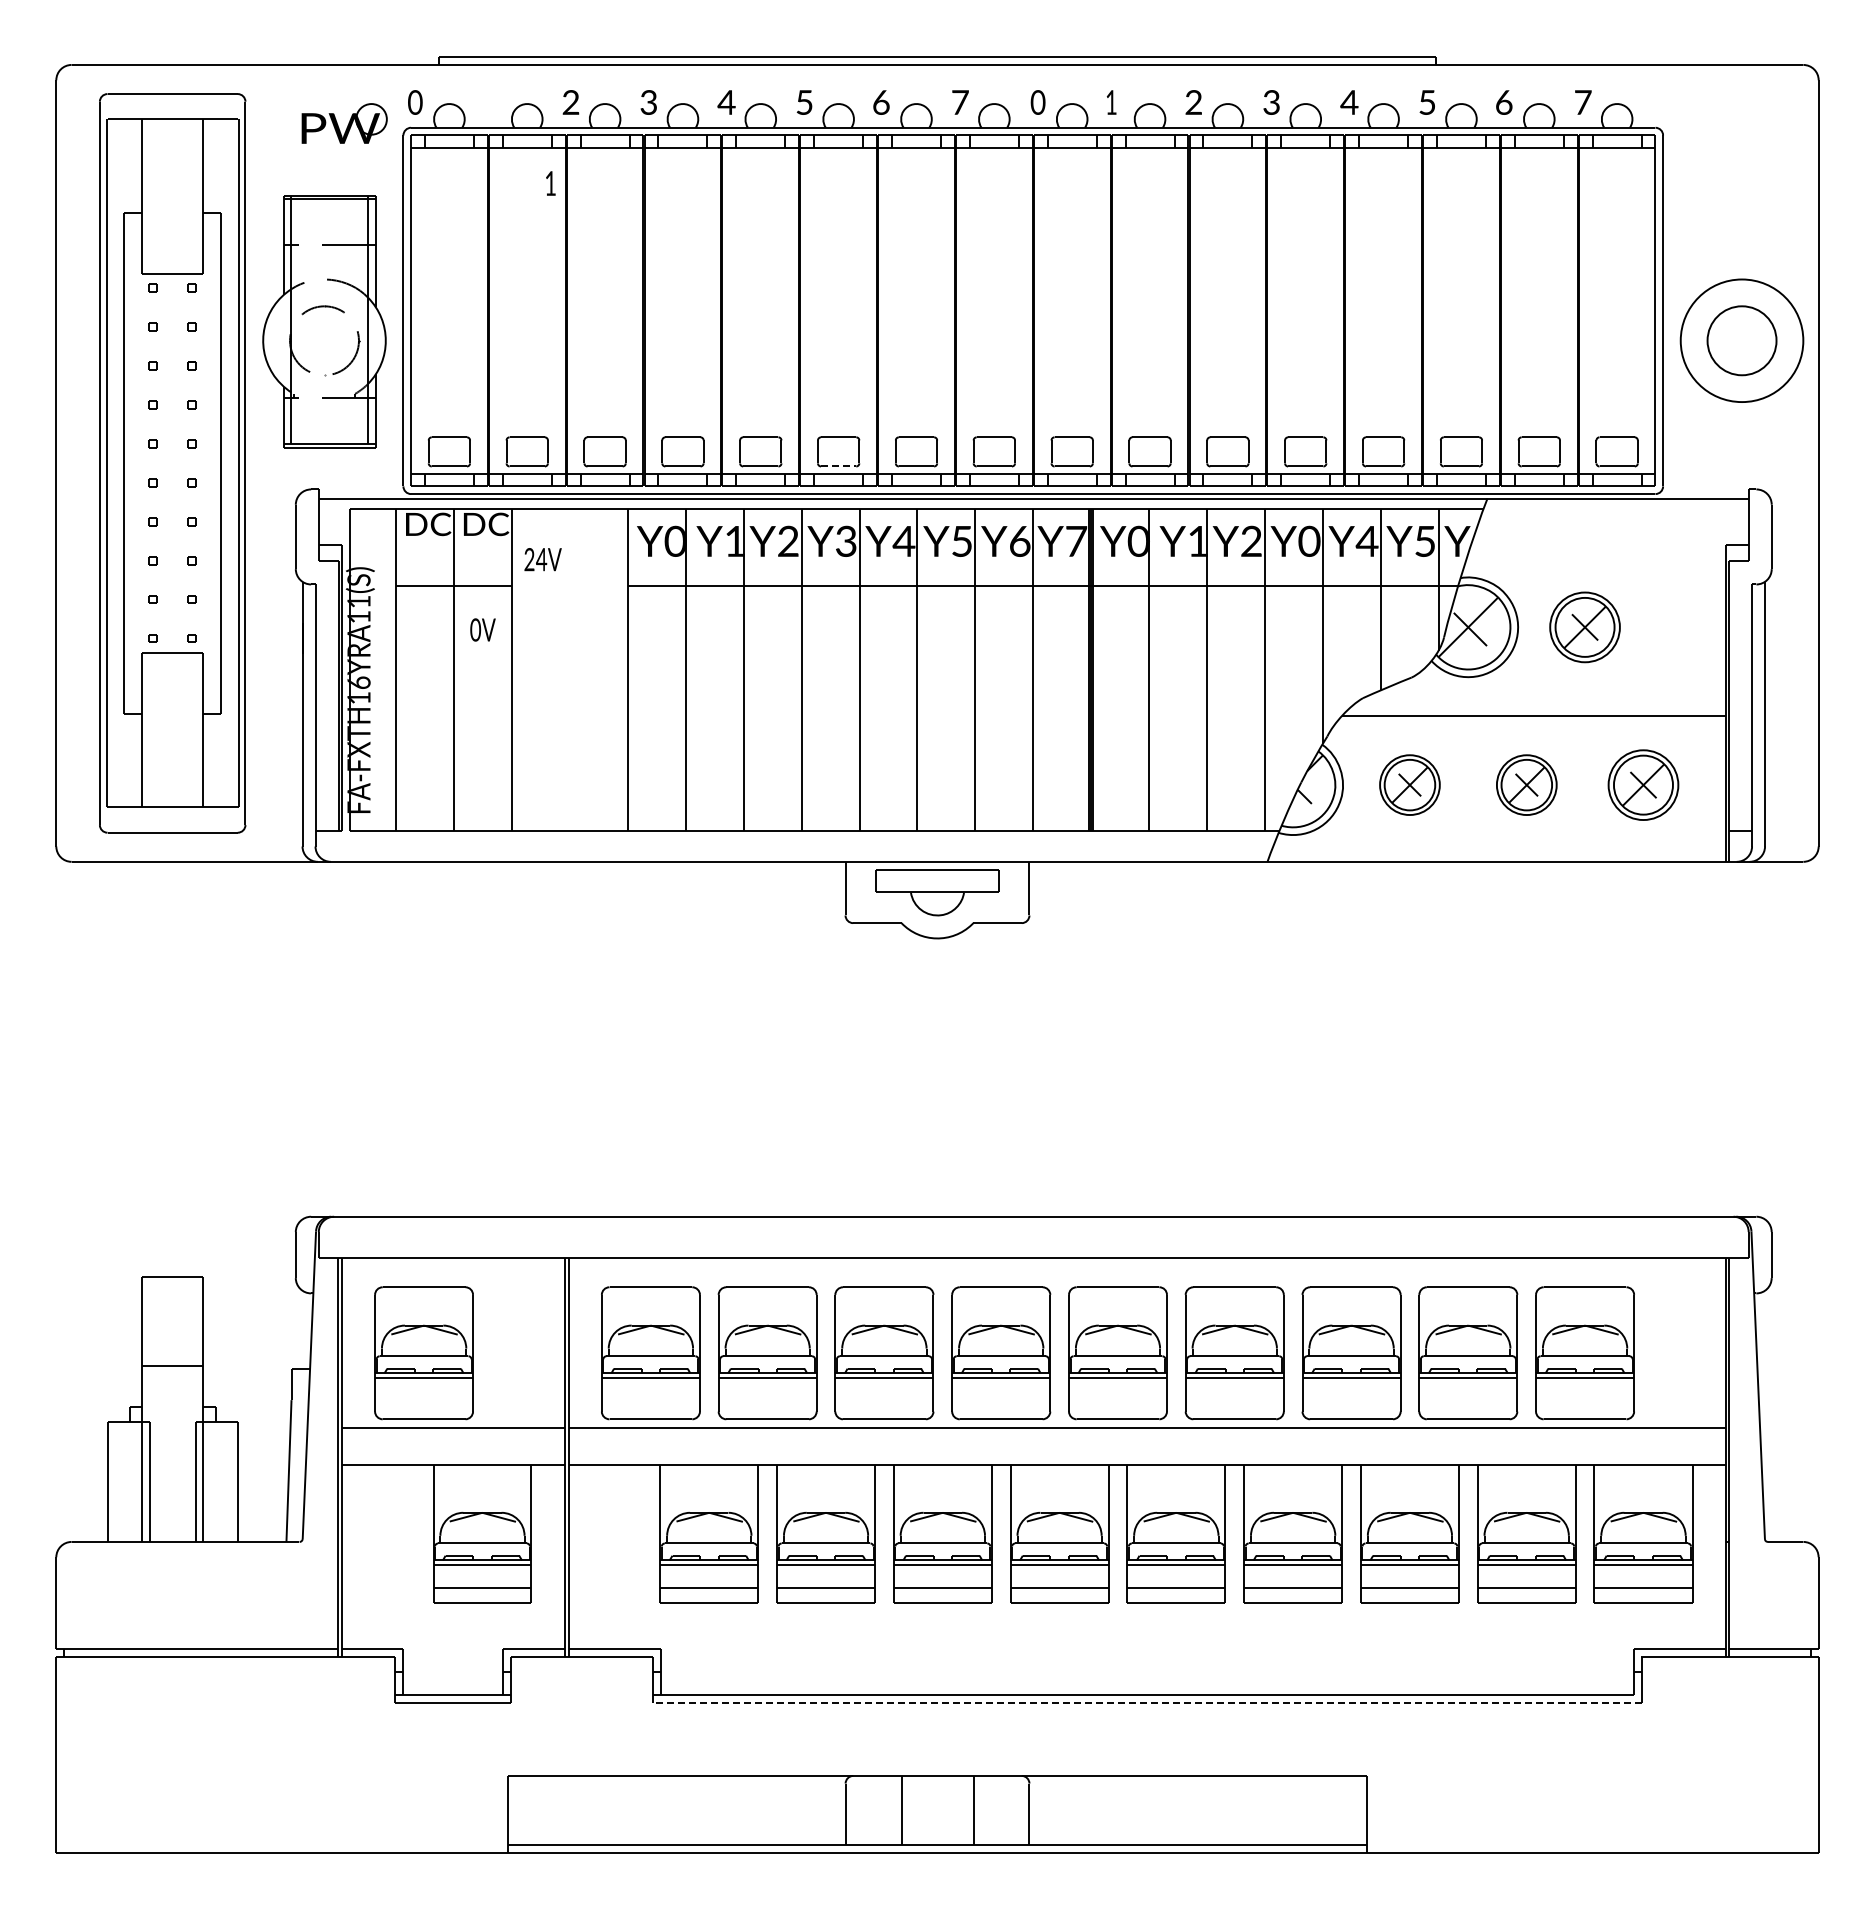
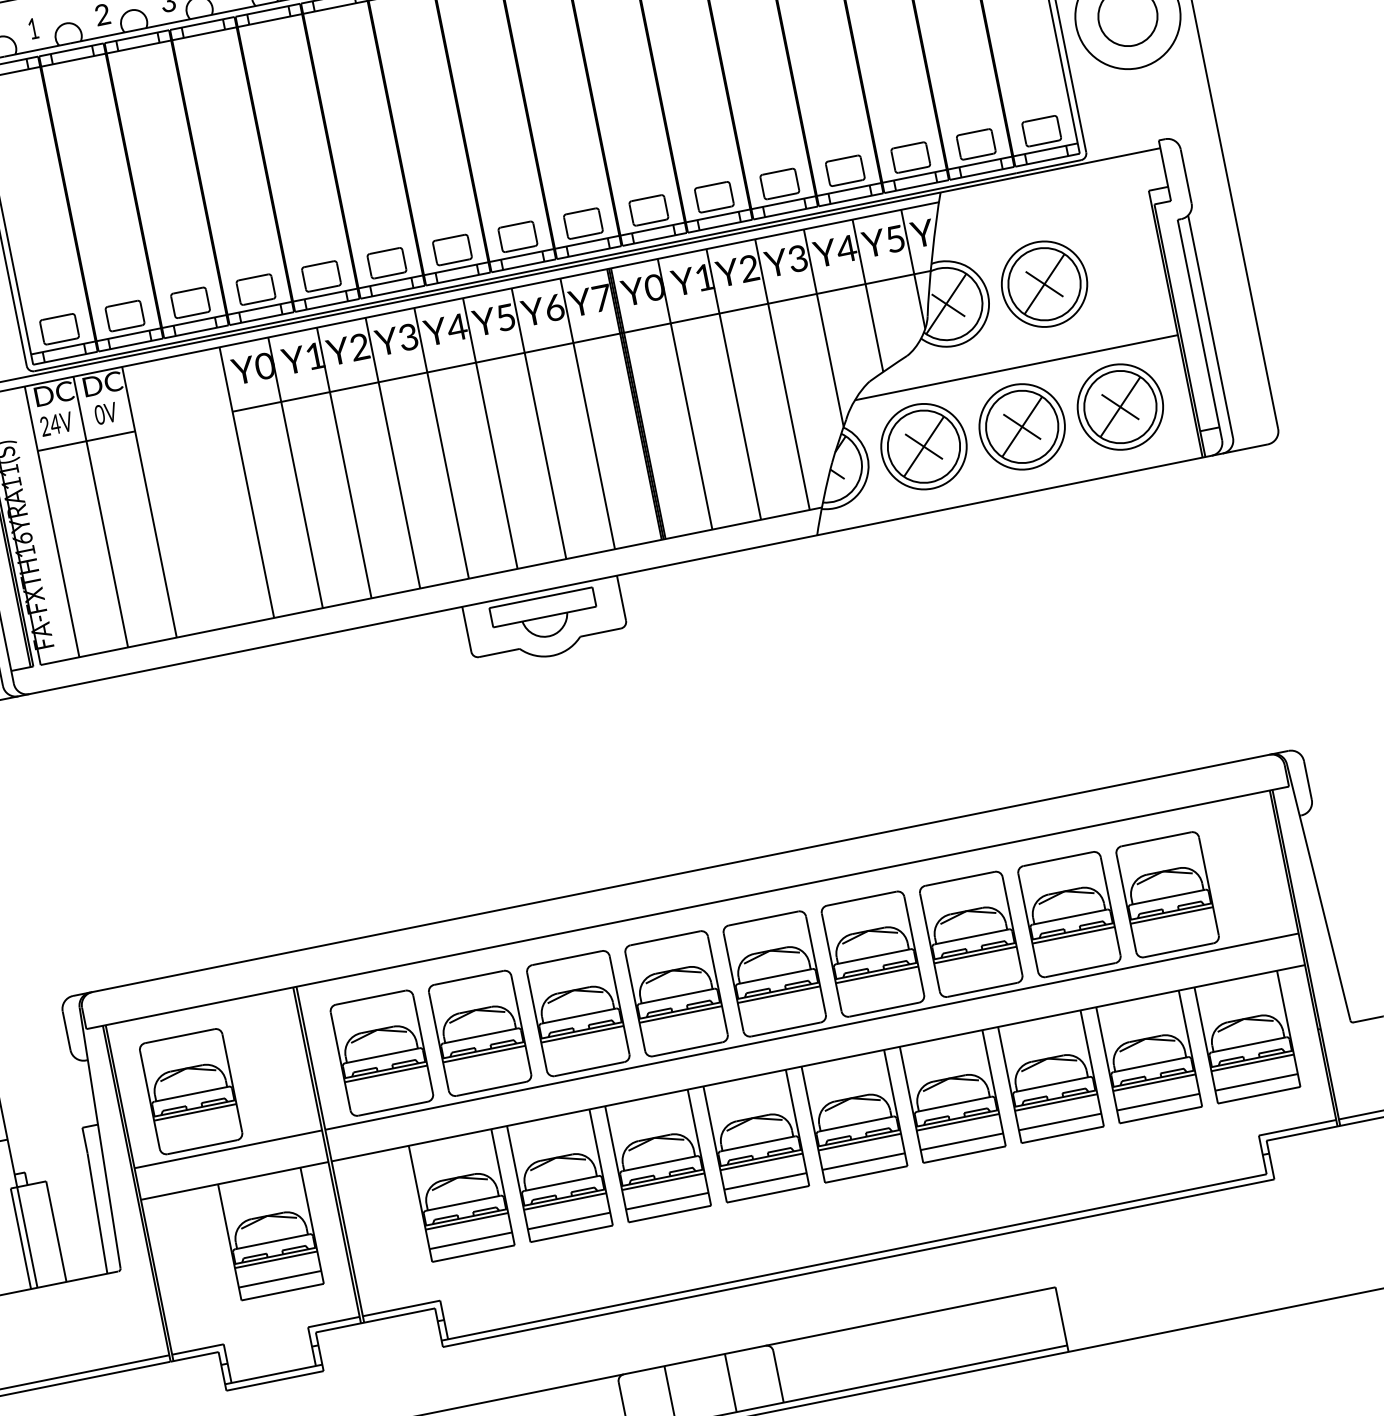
text: (550, 183) -> (33, 28), moved
line: (838, 466) -> (389, 275), dashed -> solid
text: (1309, 541) -> (798, 258), Y0 -> Y3
text: (542, 559) -> (56, 424), moved
part: (1584, 627) -> (1044, 284), size x1.43
text: (482, 629) -> (105, 413), moved
part: (1409, 784) -> (923, 446), size x1.67
part: (1526, 784) -> (1021, 426), size x1.67
part: (1643, 784) -> (1120, 406), size x1.43
line: (1146, 1703) -> (858, 1263), dashed -> solid

